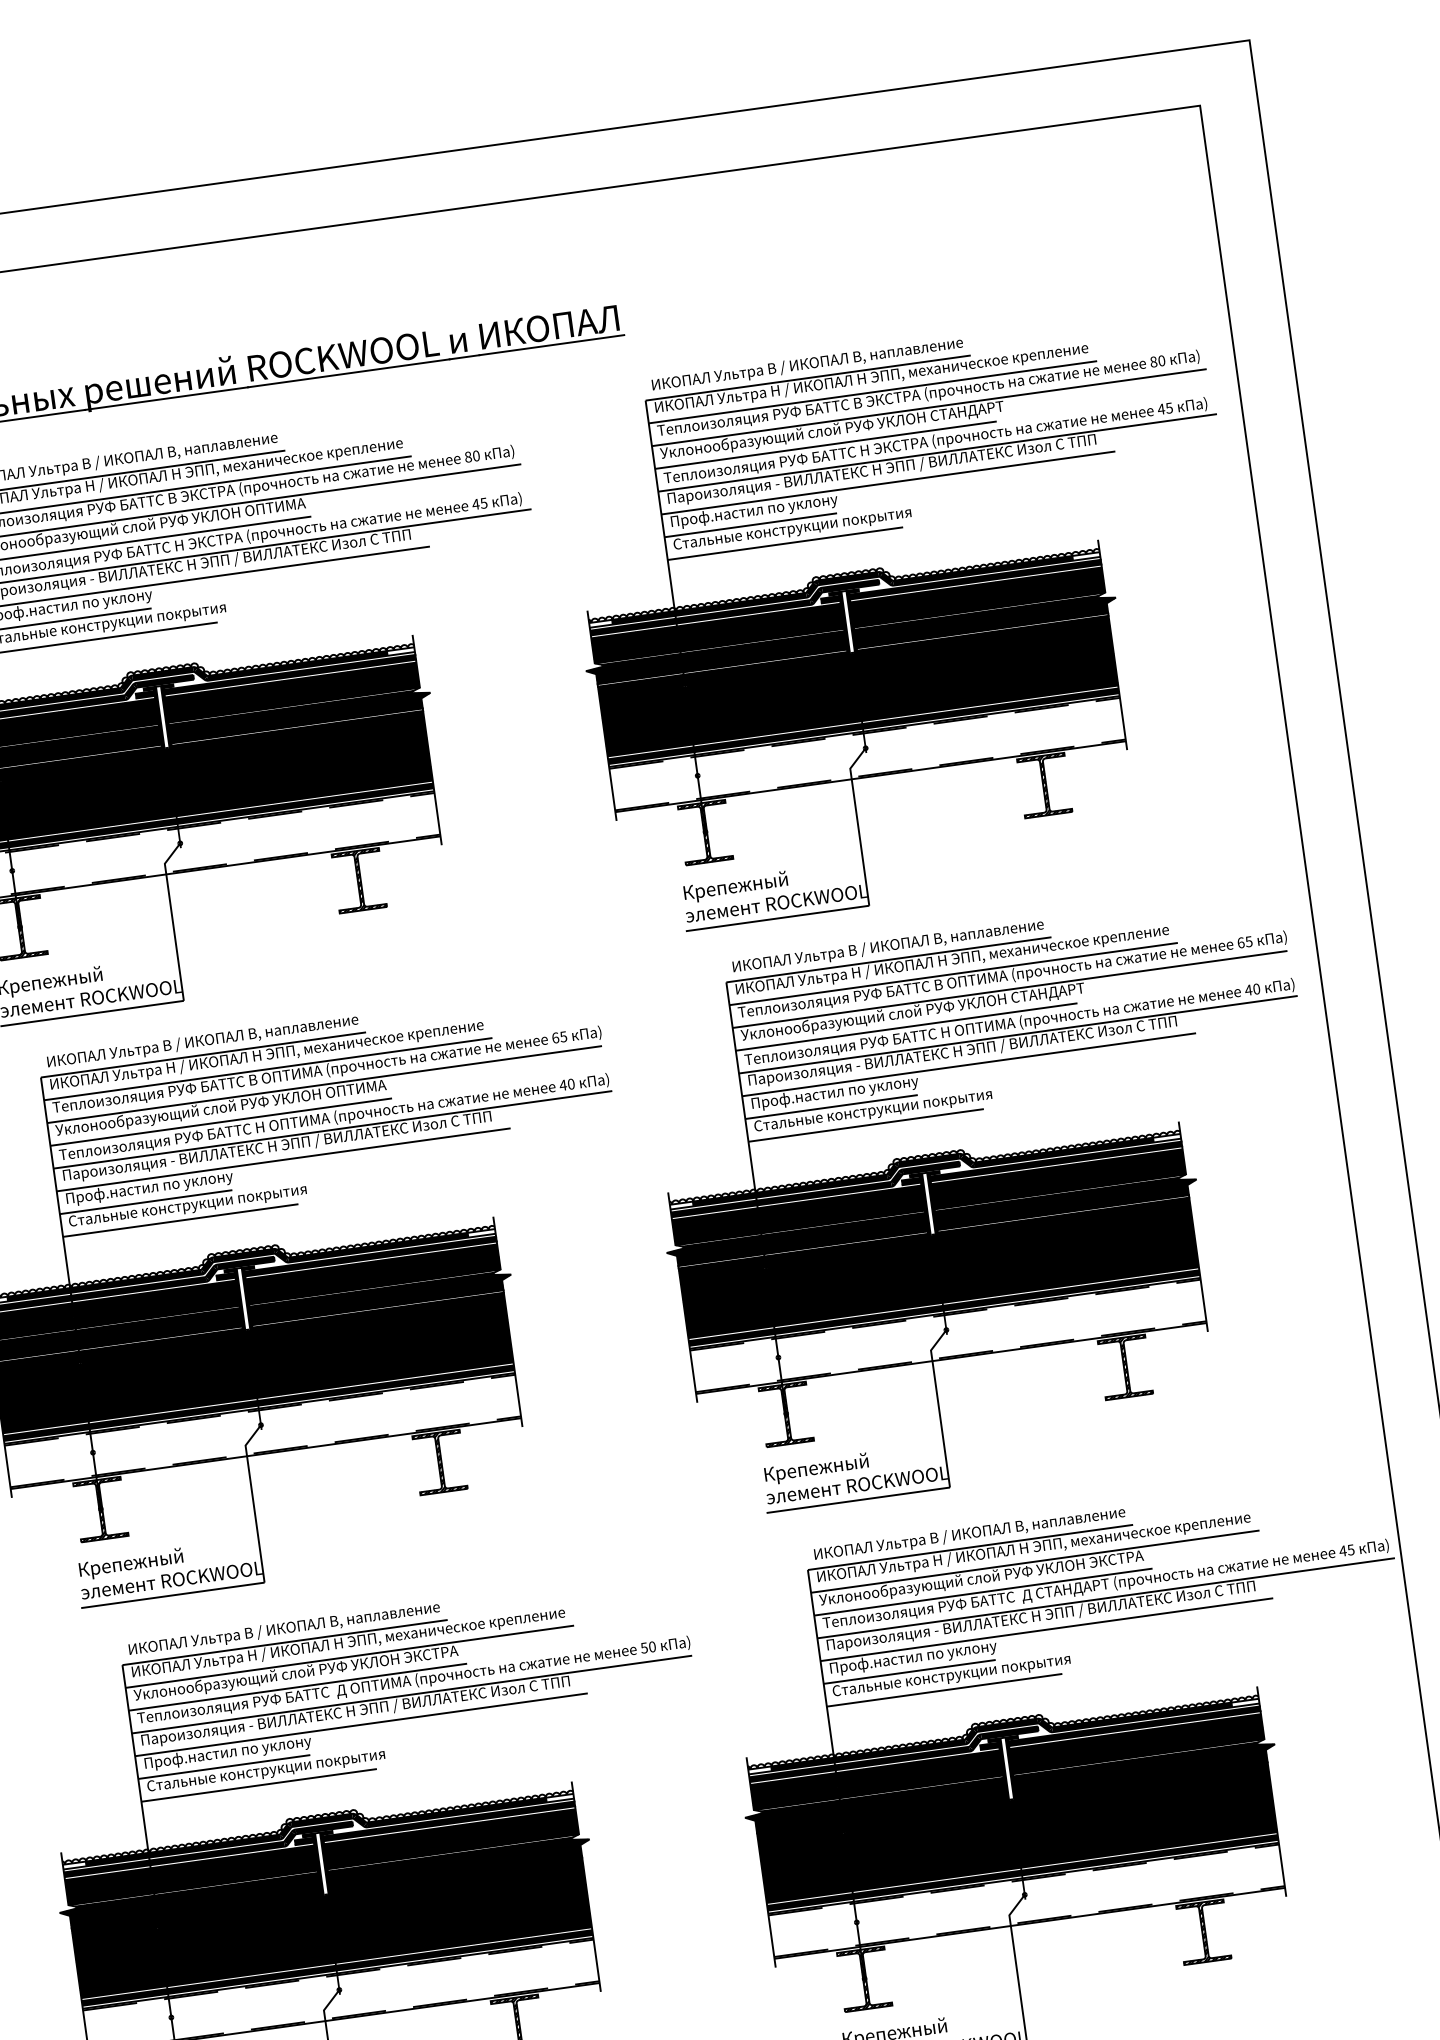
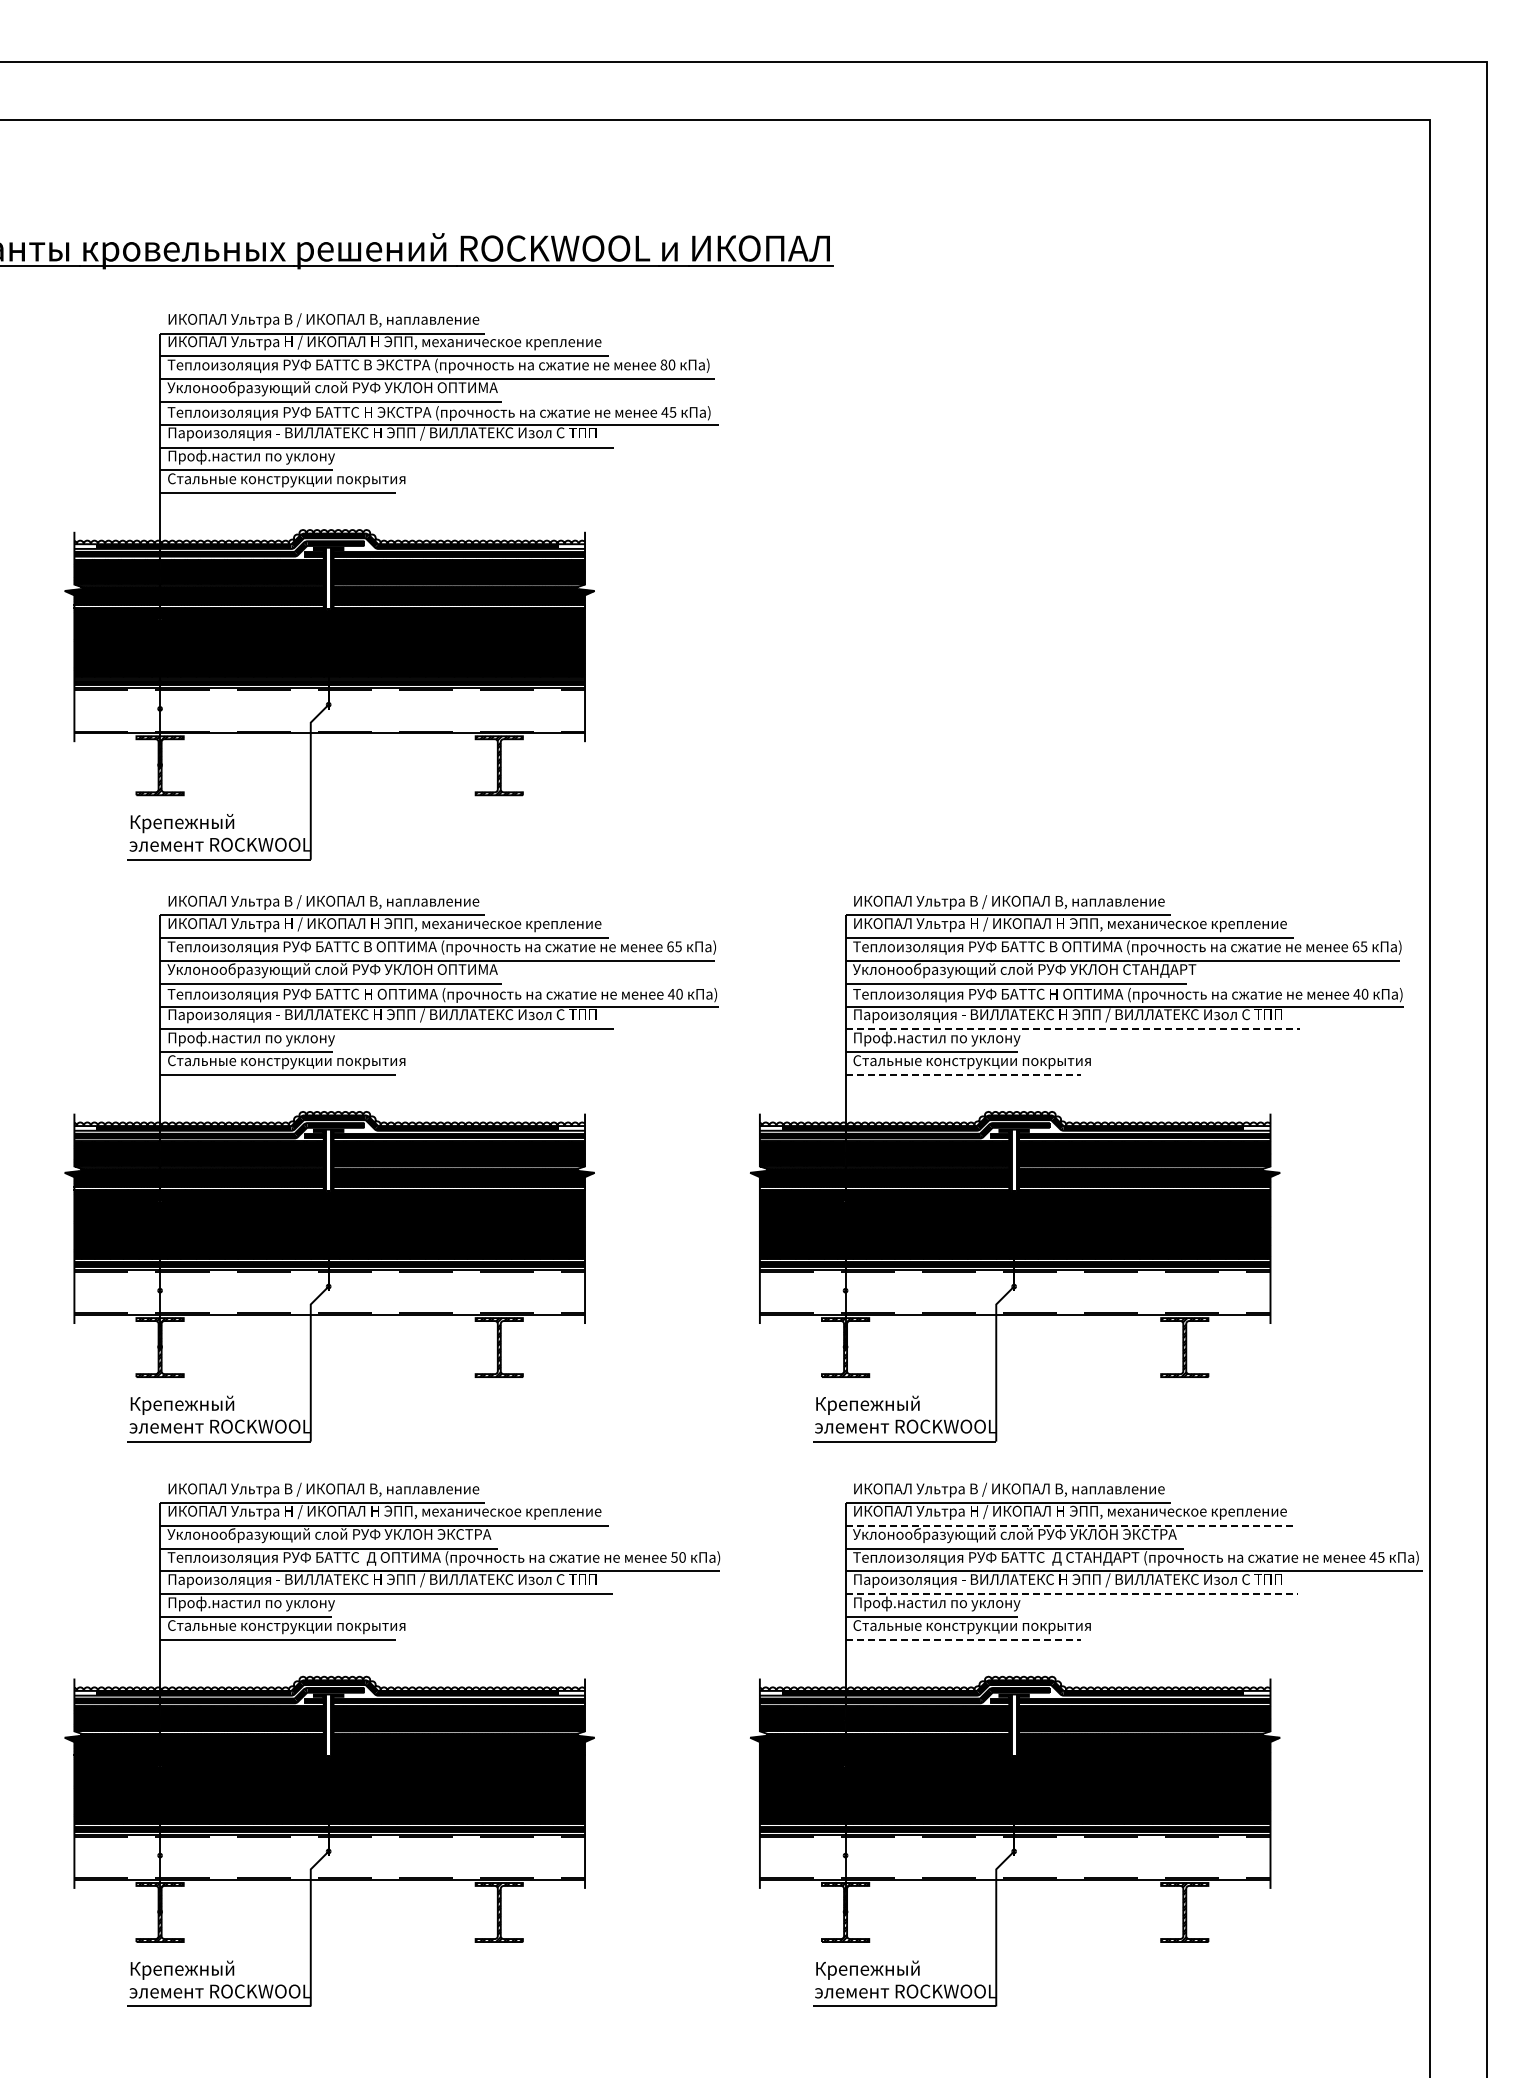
part: (911, 621) -> (1076, 586), removed
line: (969, 1064) -> (1072, 1029), solid -> dashed
line: (866, 1125) -> (963, 1074), solid -> dashed
line: (1035, 1561) -> (1070, 1525), solid -> dashed
line: (1047, 1629) -> (1072, 1594), solid -> dashed
line: (944, 1689) -> (963, 1639), solid -> dashed

